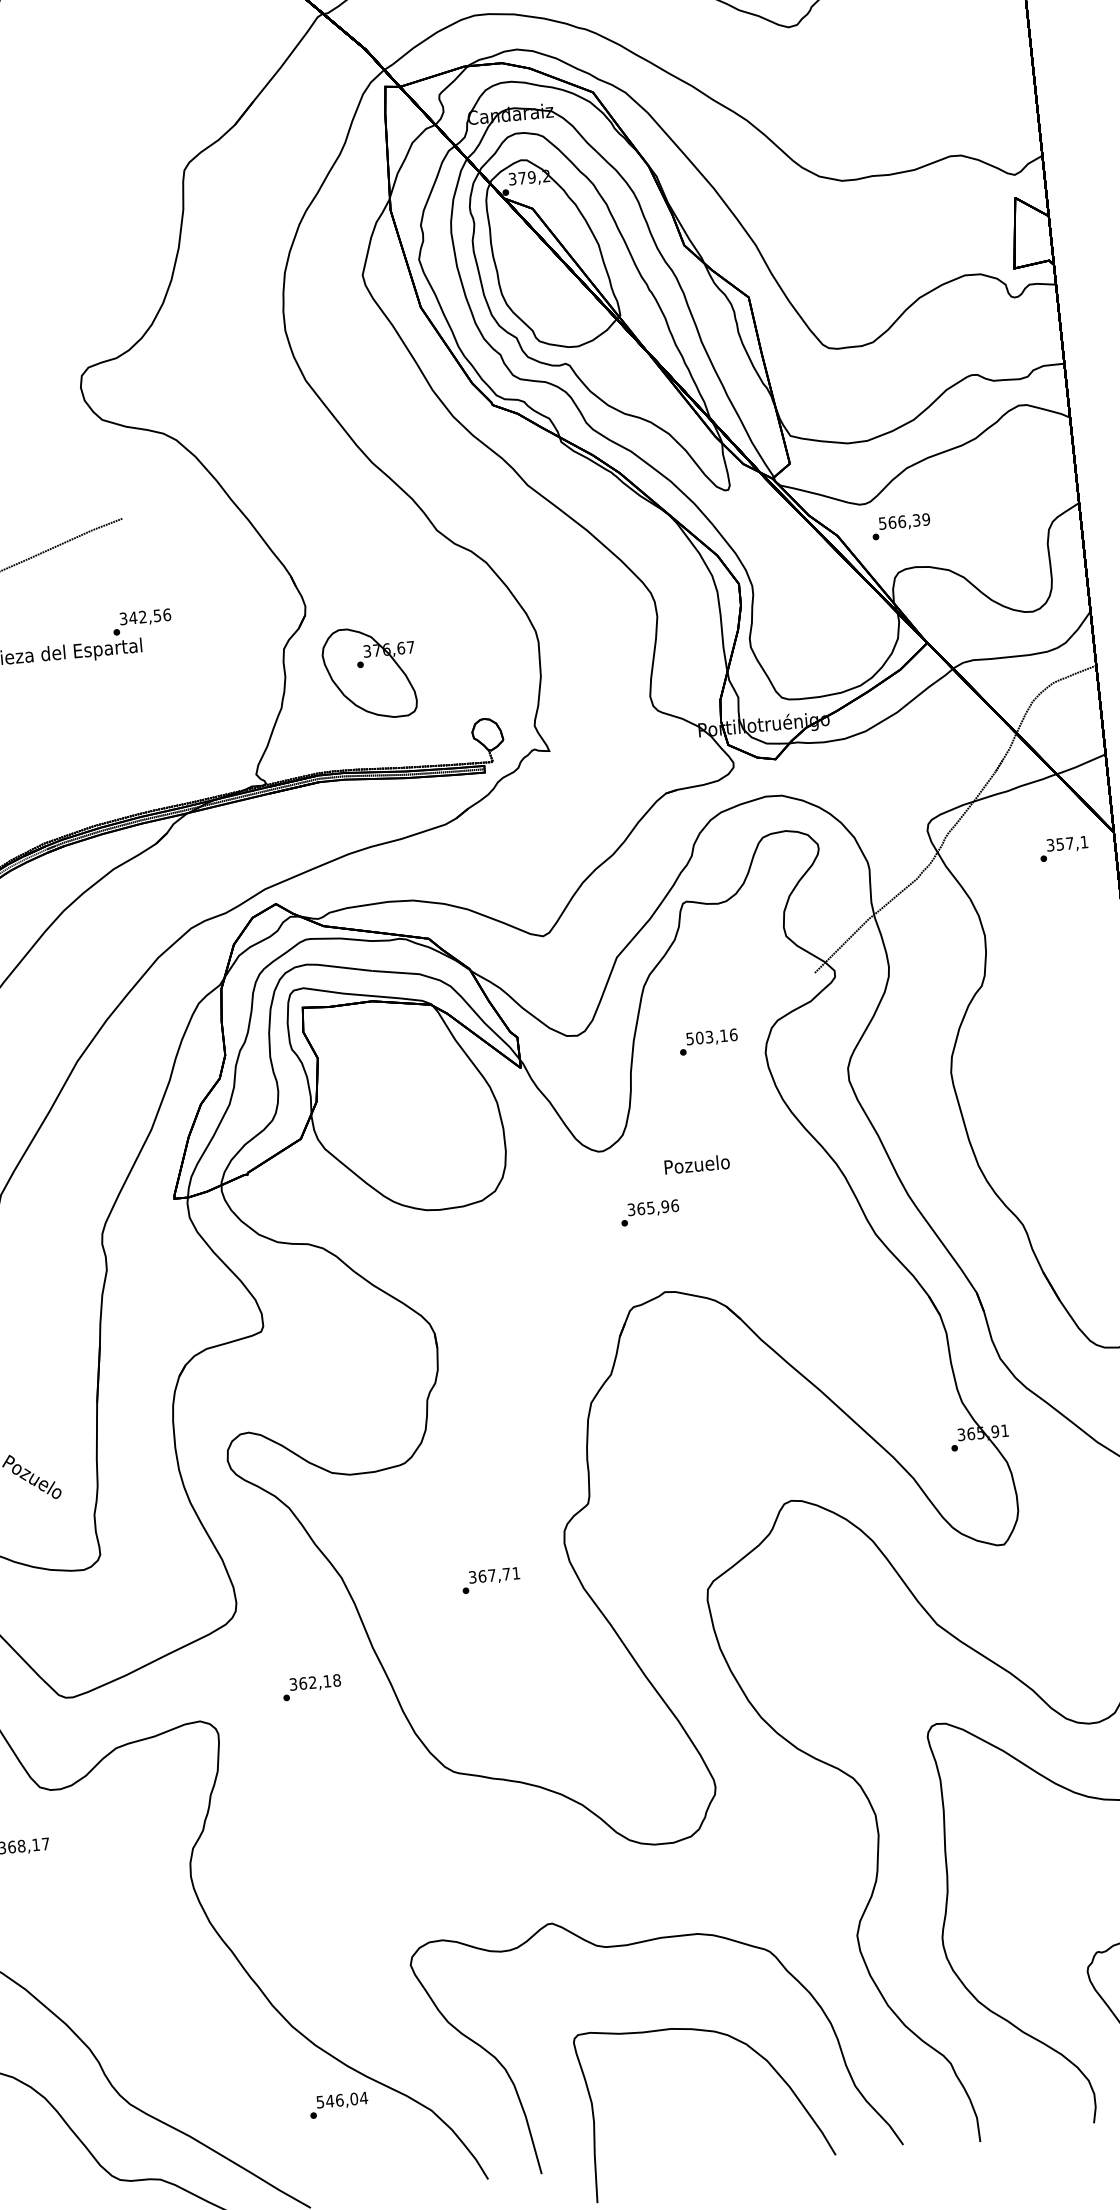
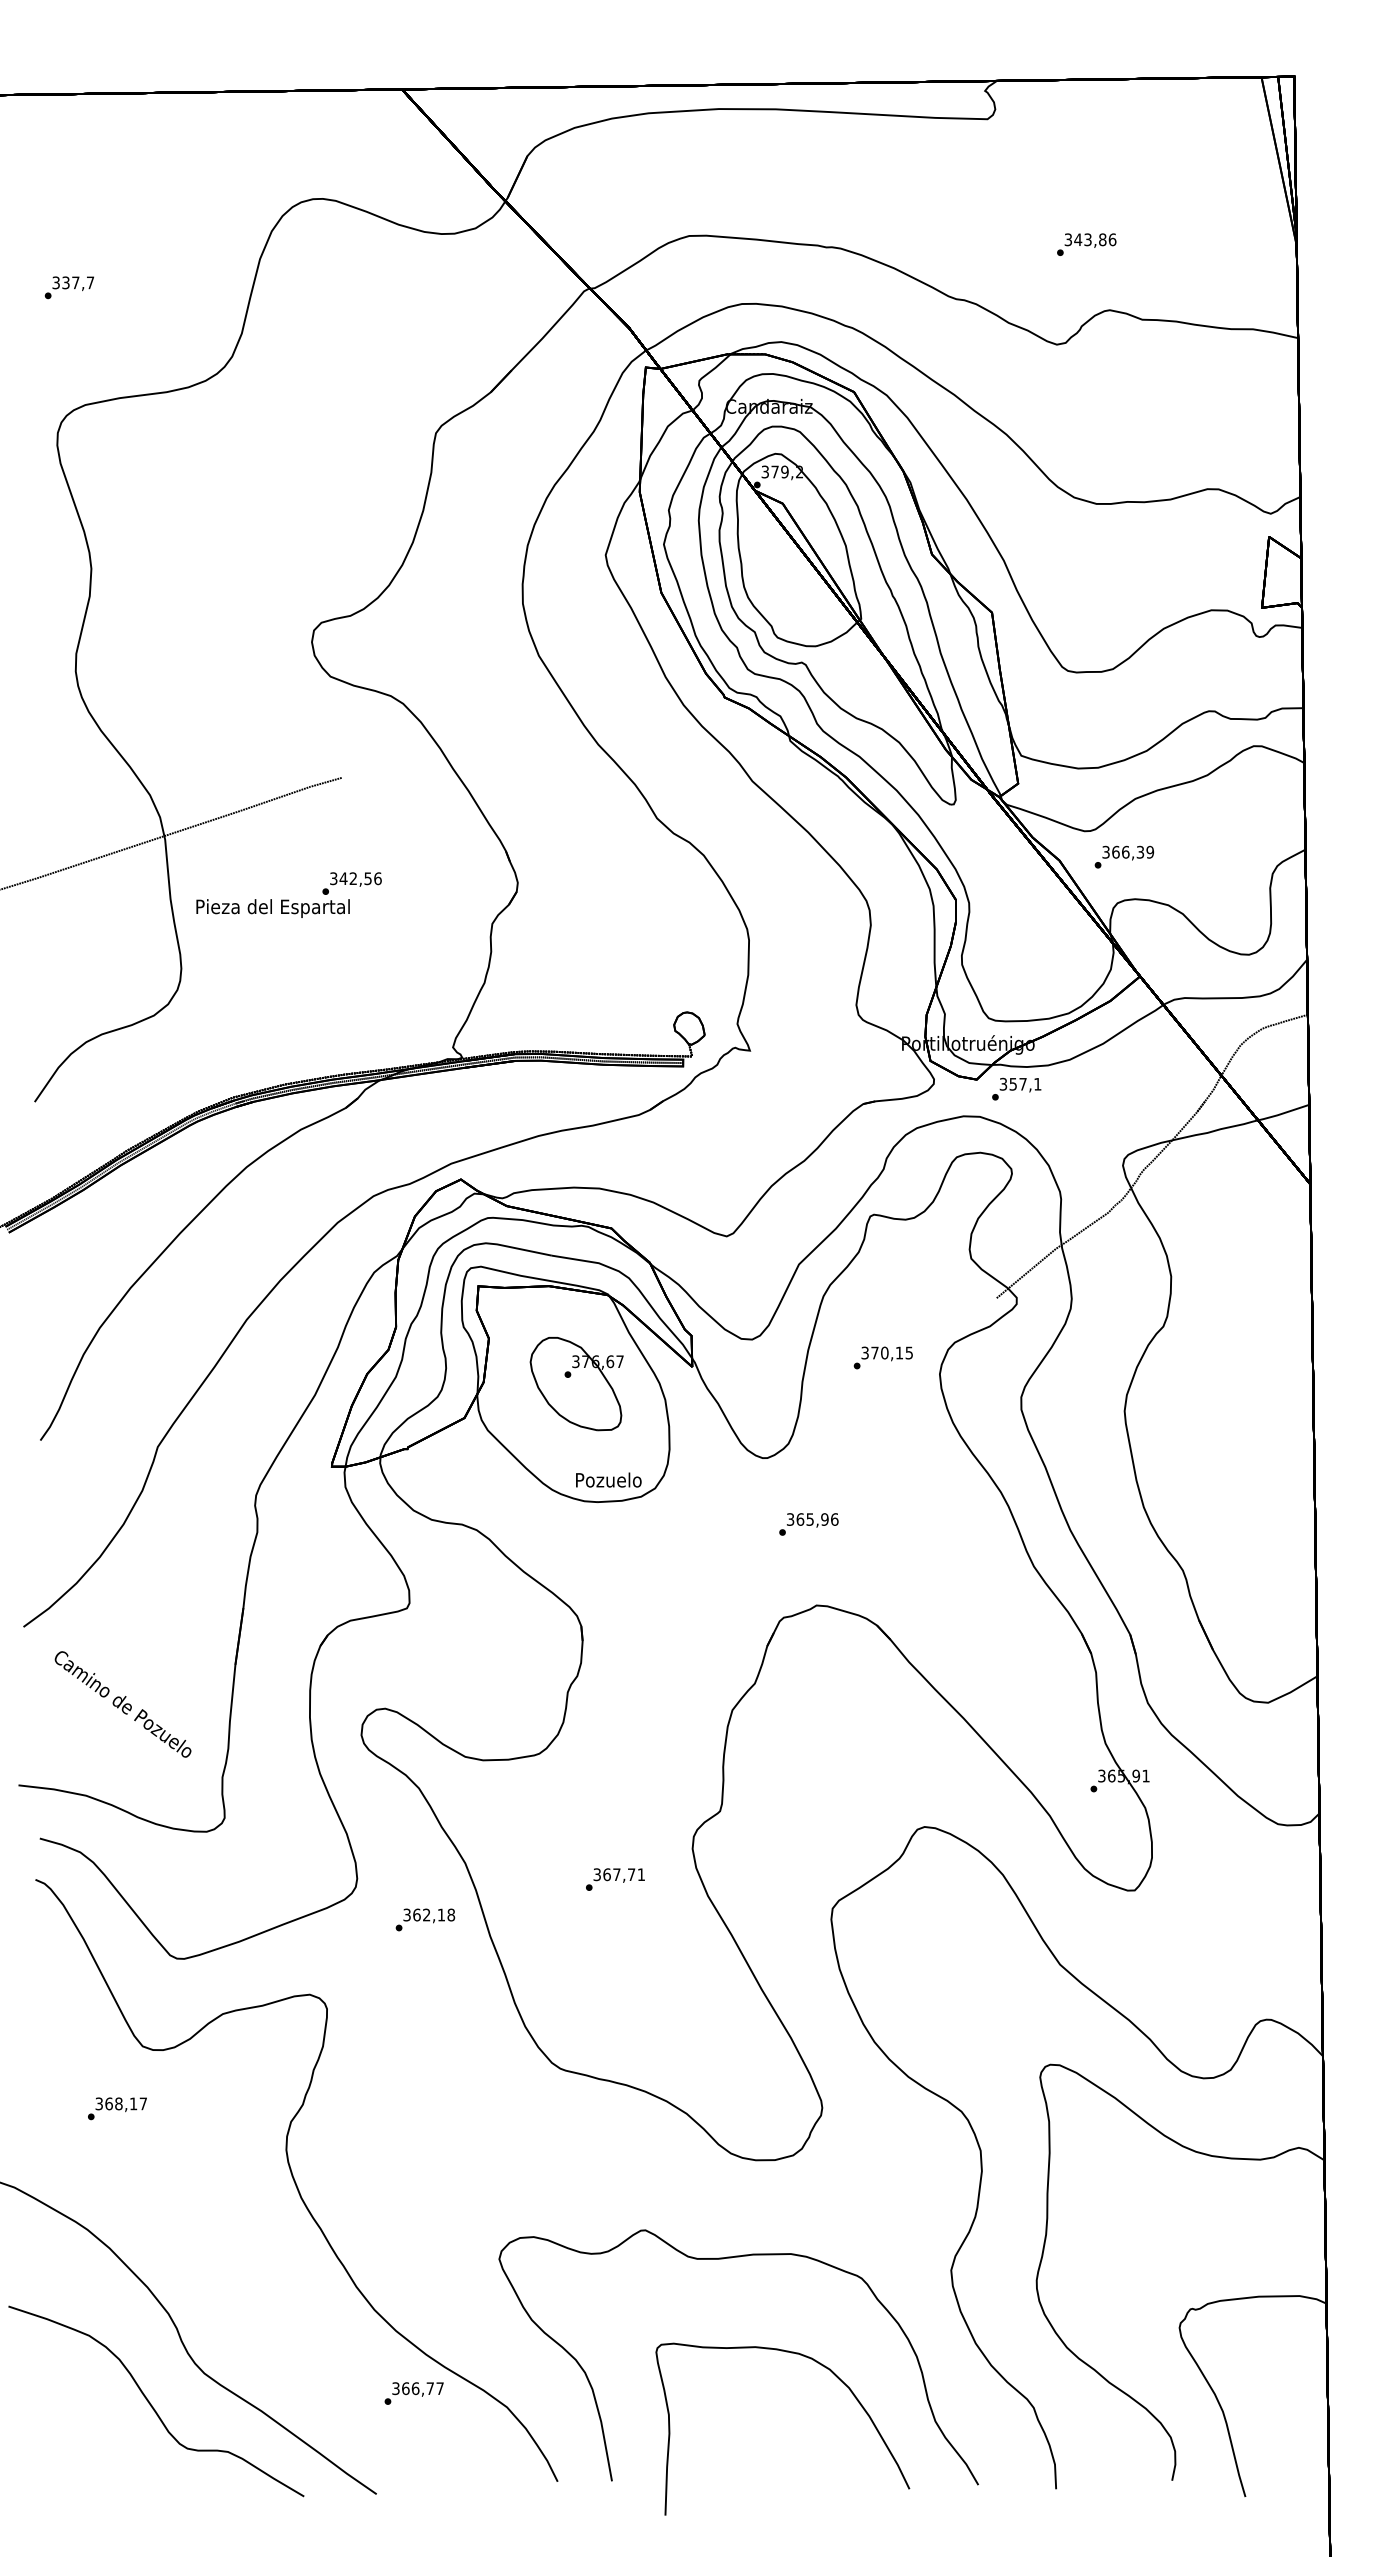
text: (882, 522) -> (1105, 851), 566,39 -> 366,39
part: (369, 673) -> (576, 1384), moved
text: (1063, 848) -> (1016, 1088), moved
text: (712, 1036) -> (887, 1352), 503,16 -> 370,15
text: (696, 1163) -> (608, 1479), moved
text: (311, 1687) -> (425, 1919), moved
text: (342, 2099) -> (418, 2388), 546,04 -> 366,77

